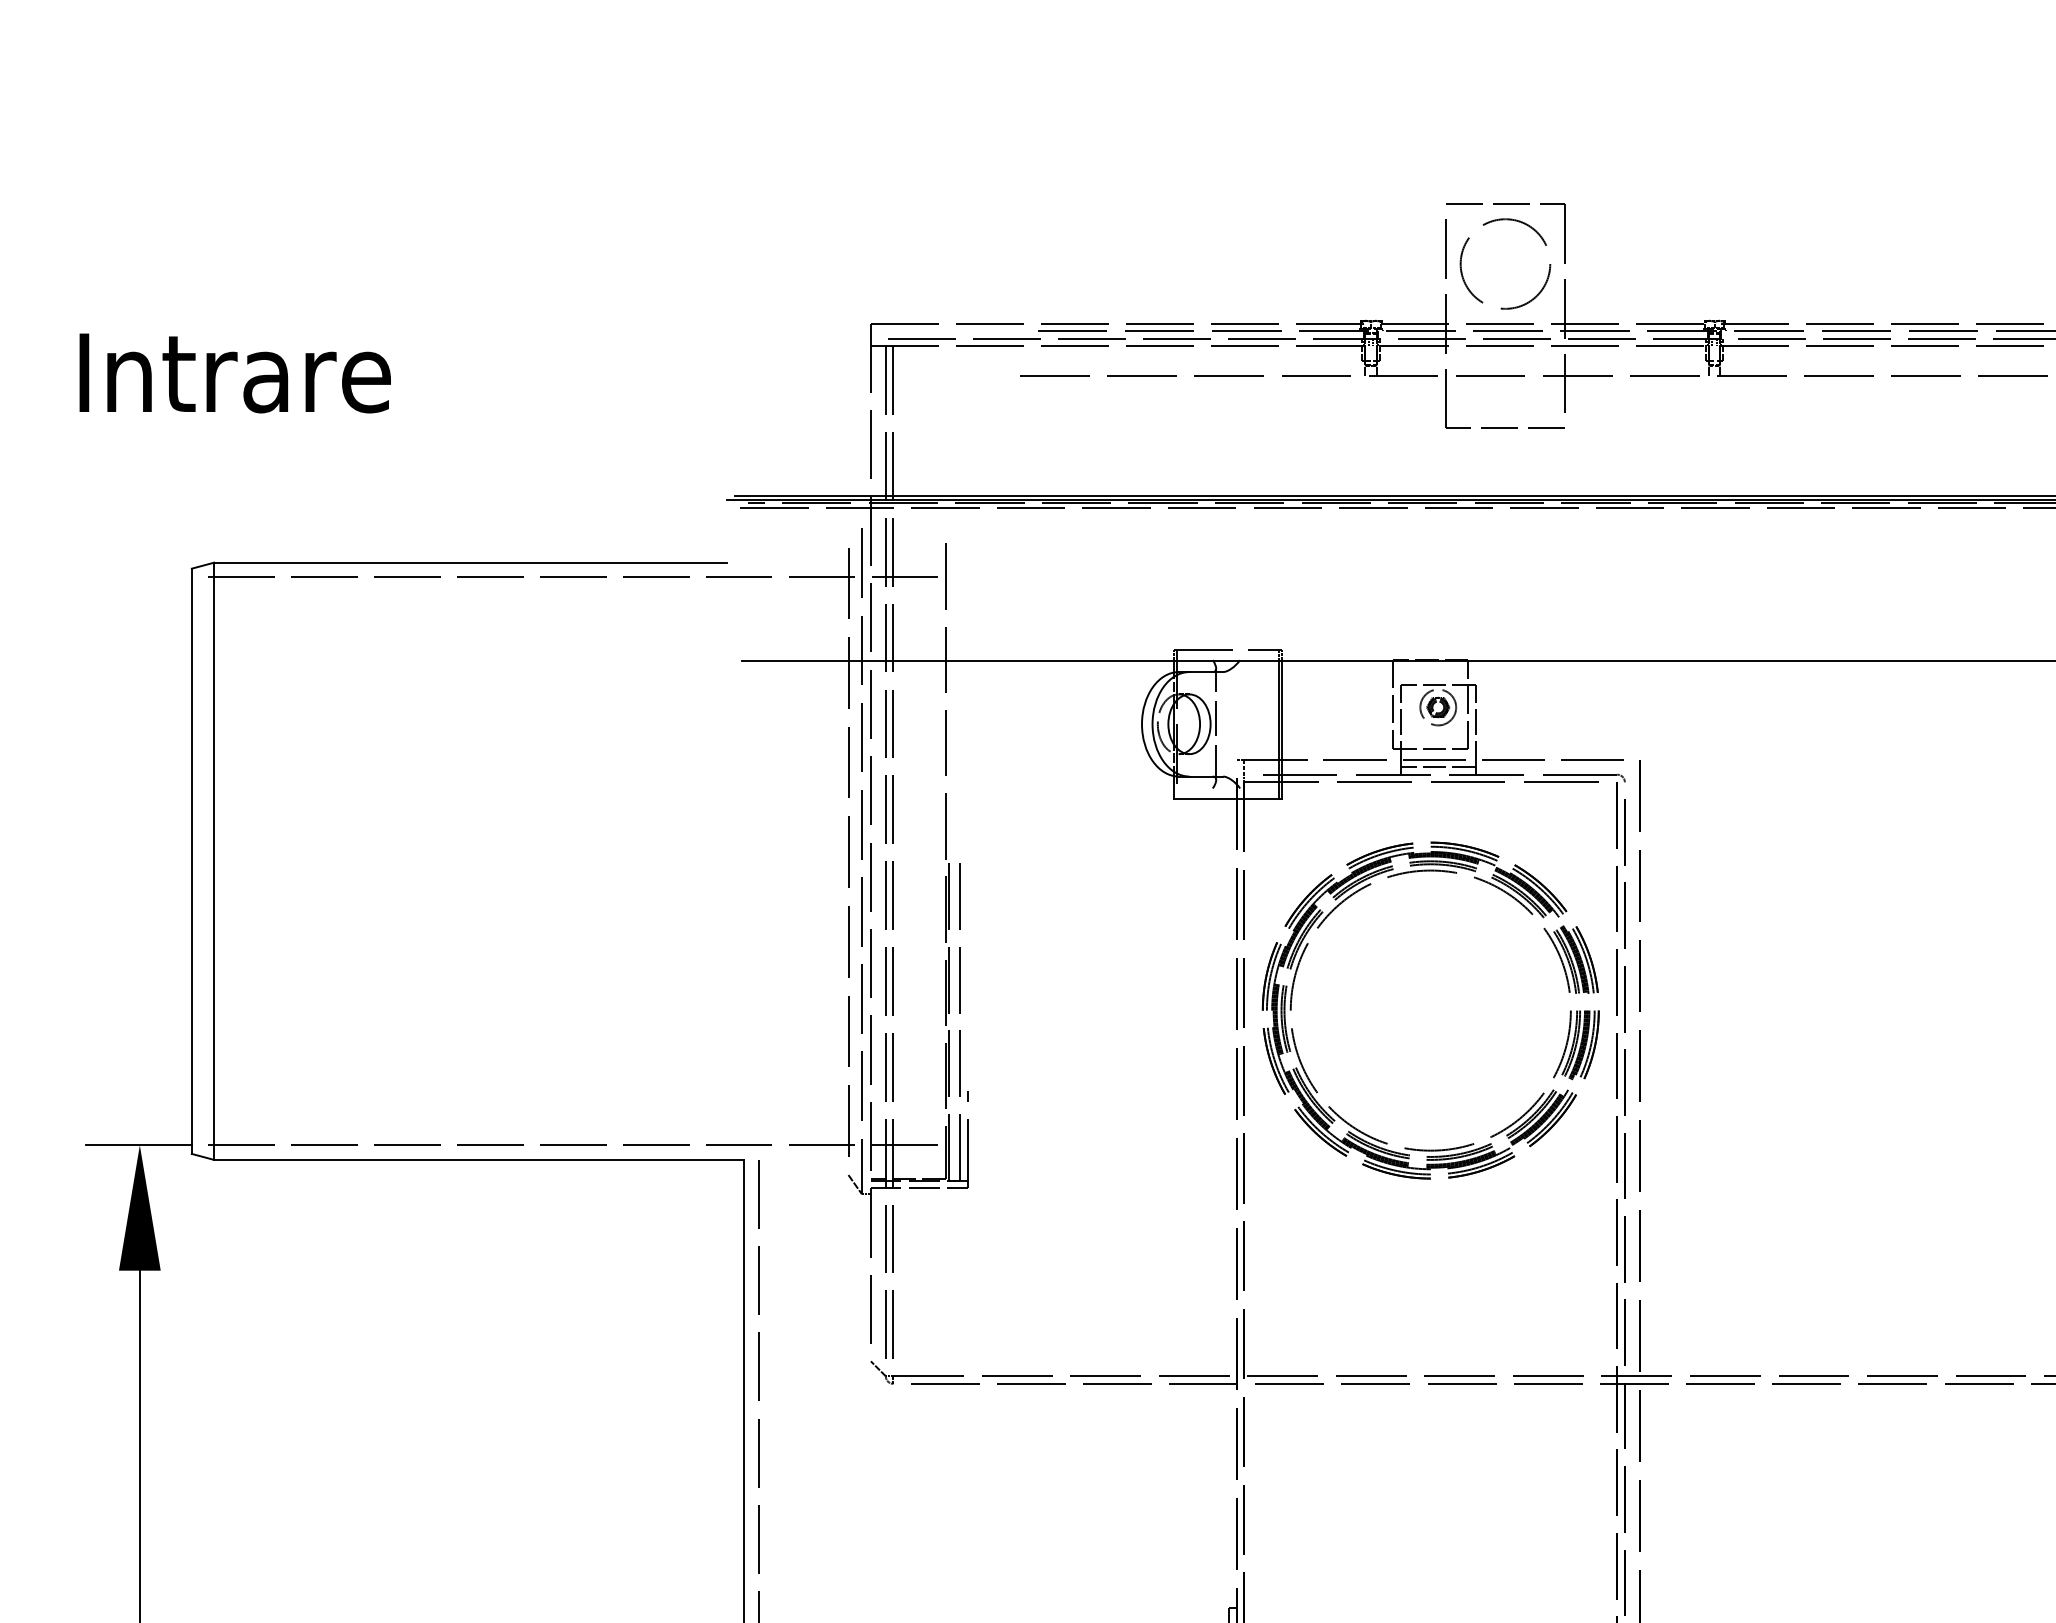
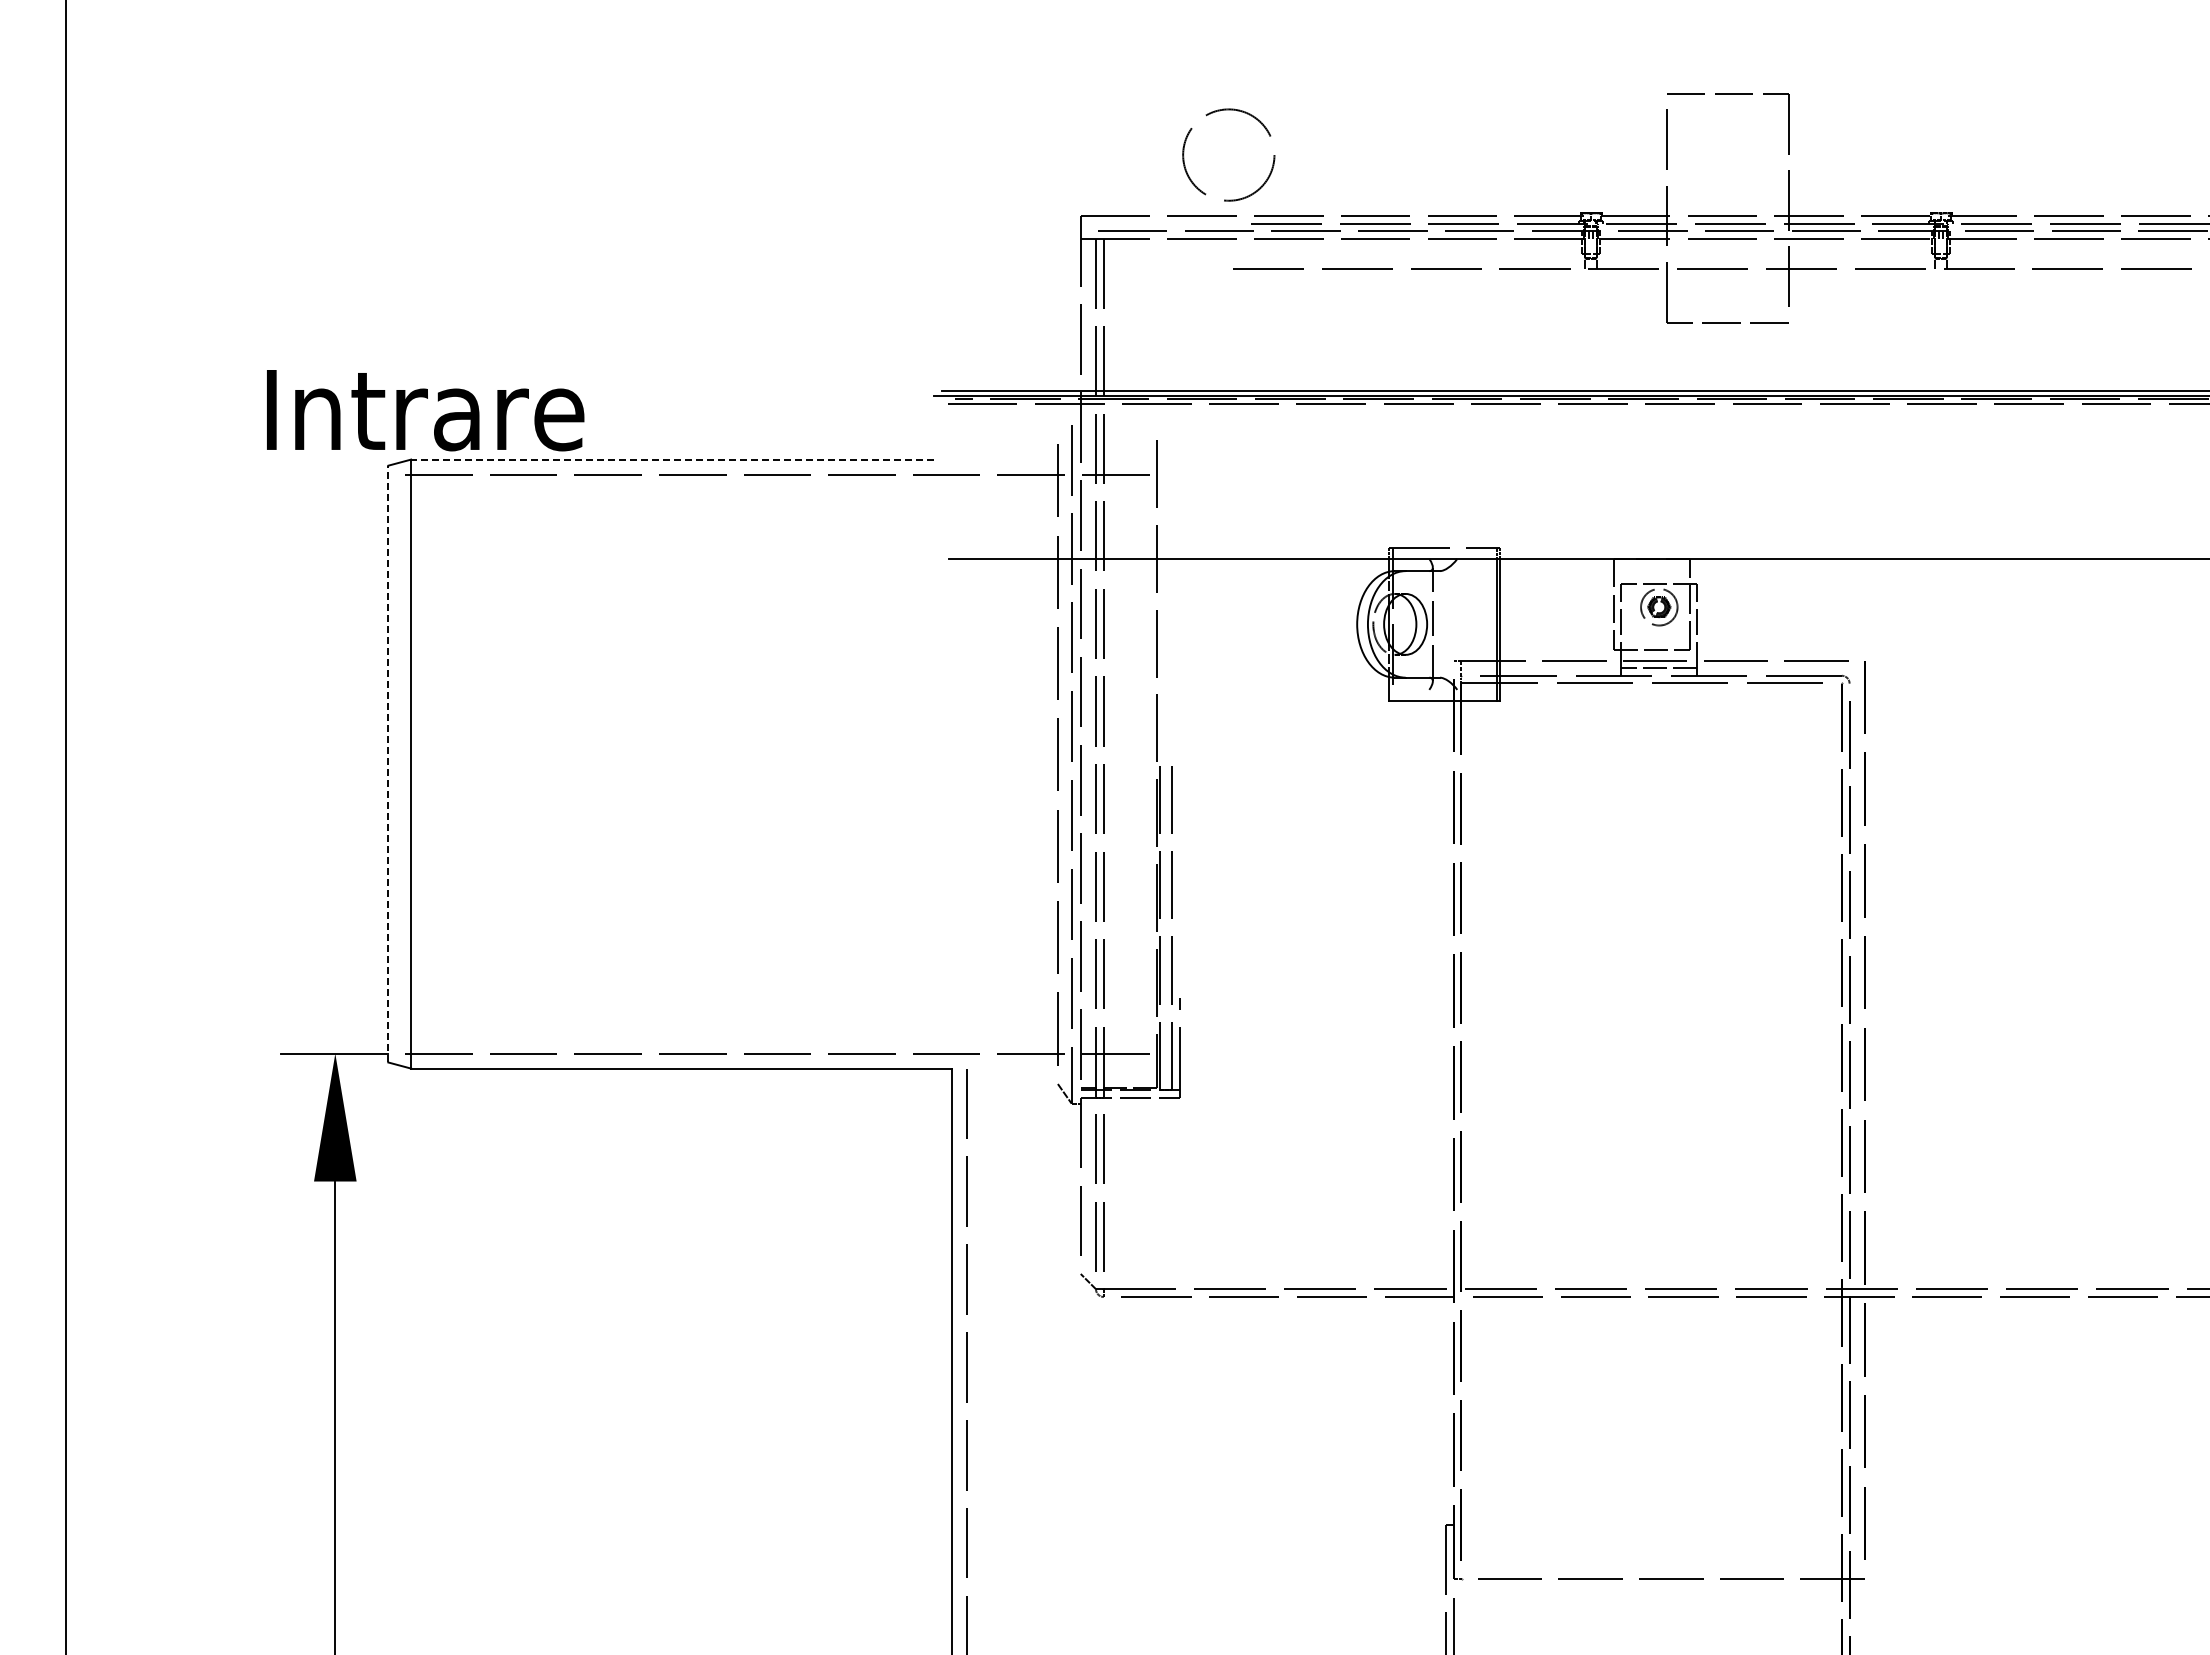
circle: (1505, 263) -> (1228, 154), moved
text: (235, 373) -> (425, 410), moved
line: (470, 562) -> (672, 459), solid -> dashed
line: (192, 860) -> (388, 763), solid -> dashed
part: (1317, 1091) -> (1536, 998), removed

